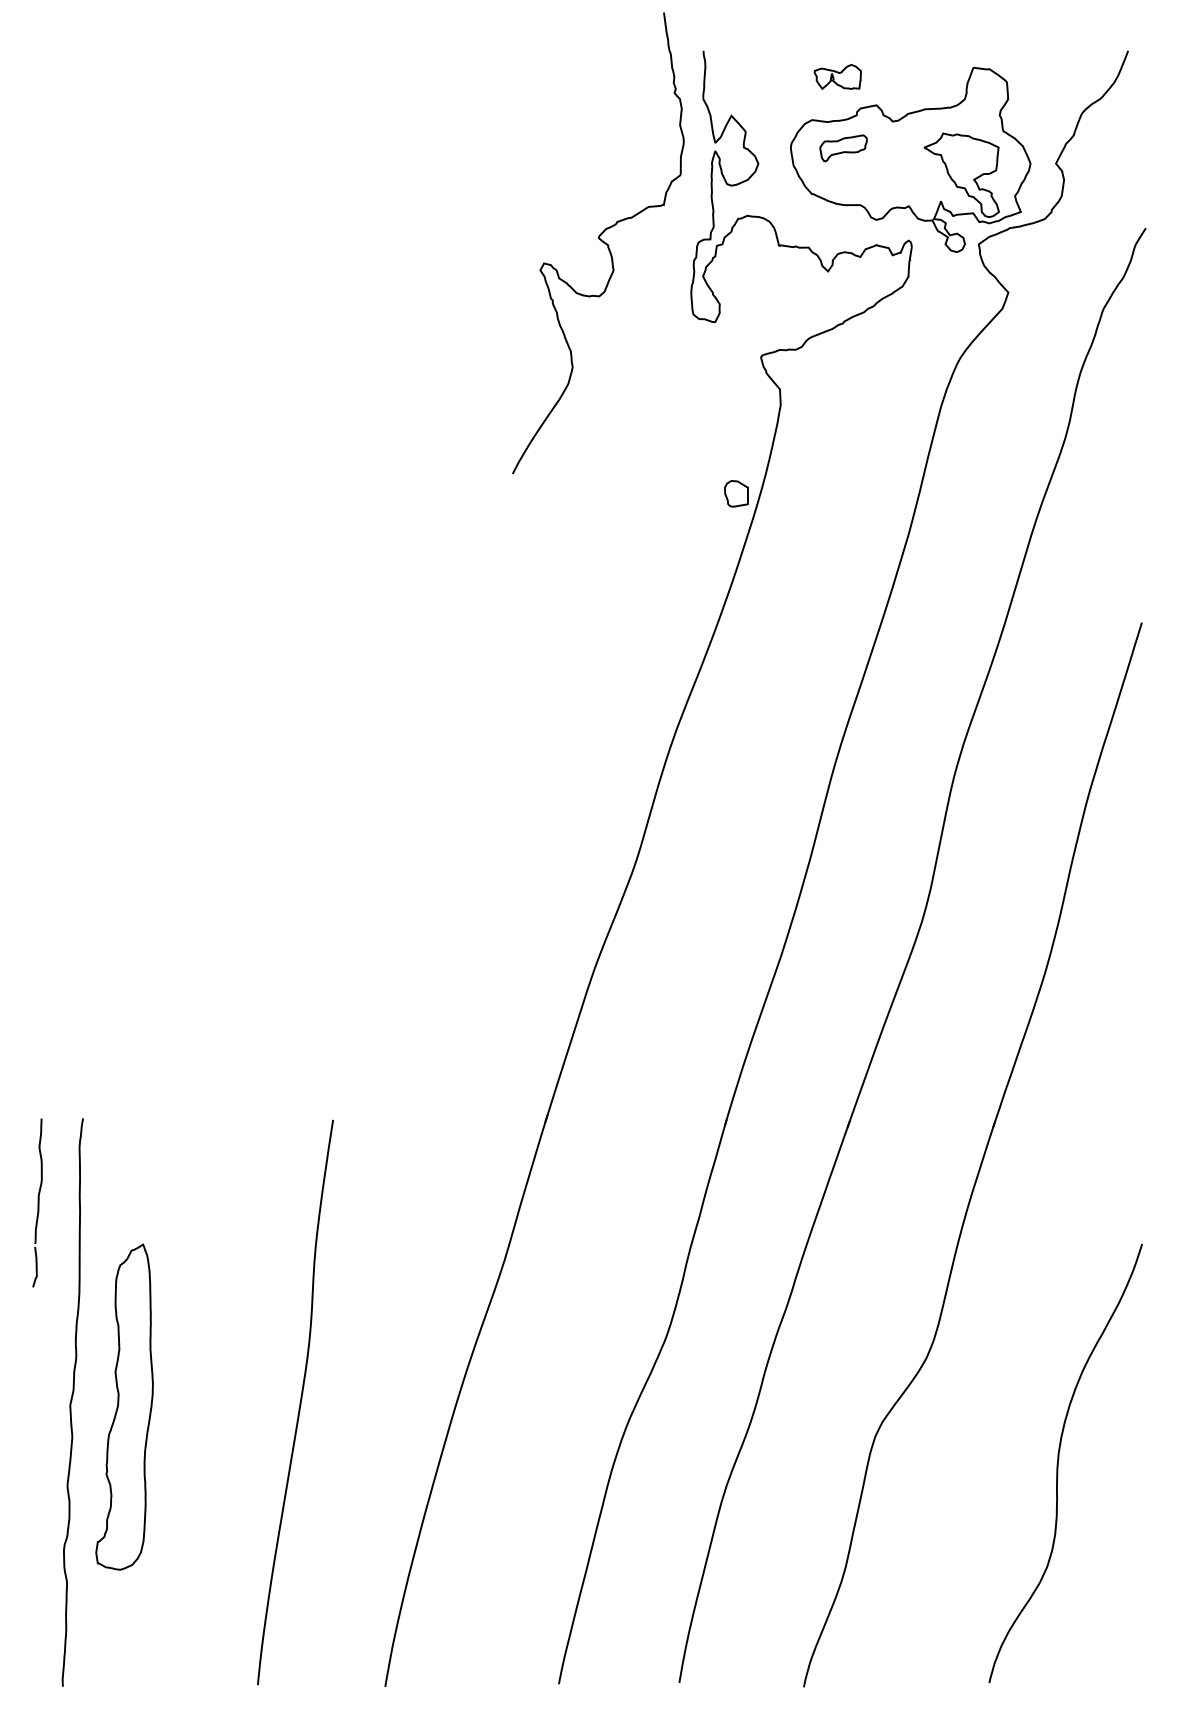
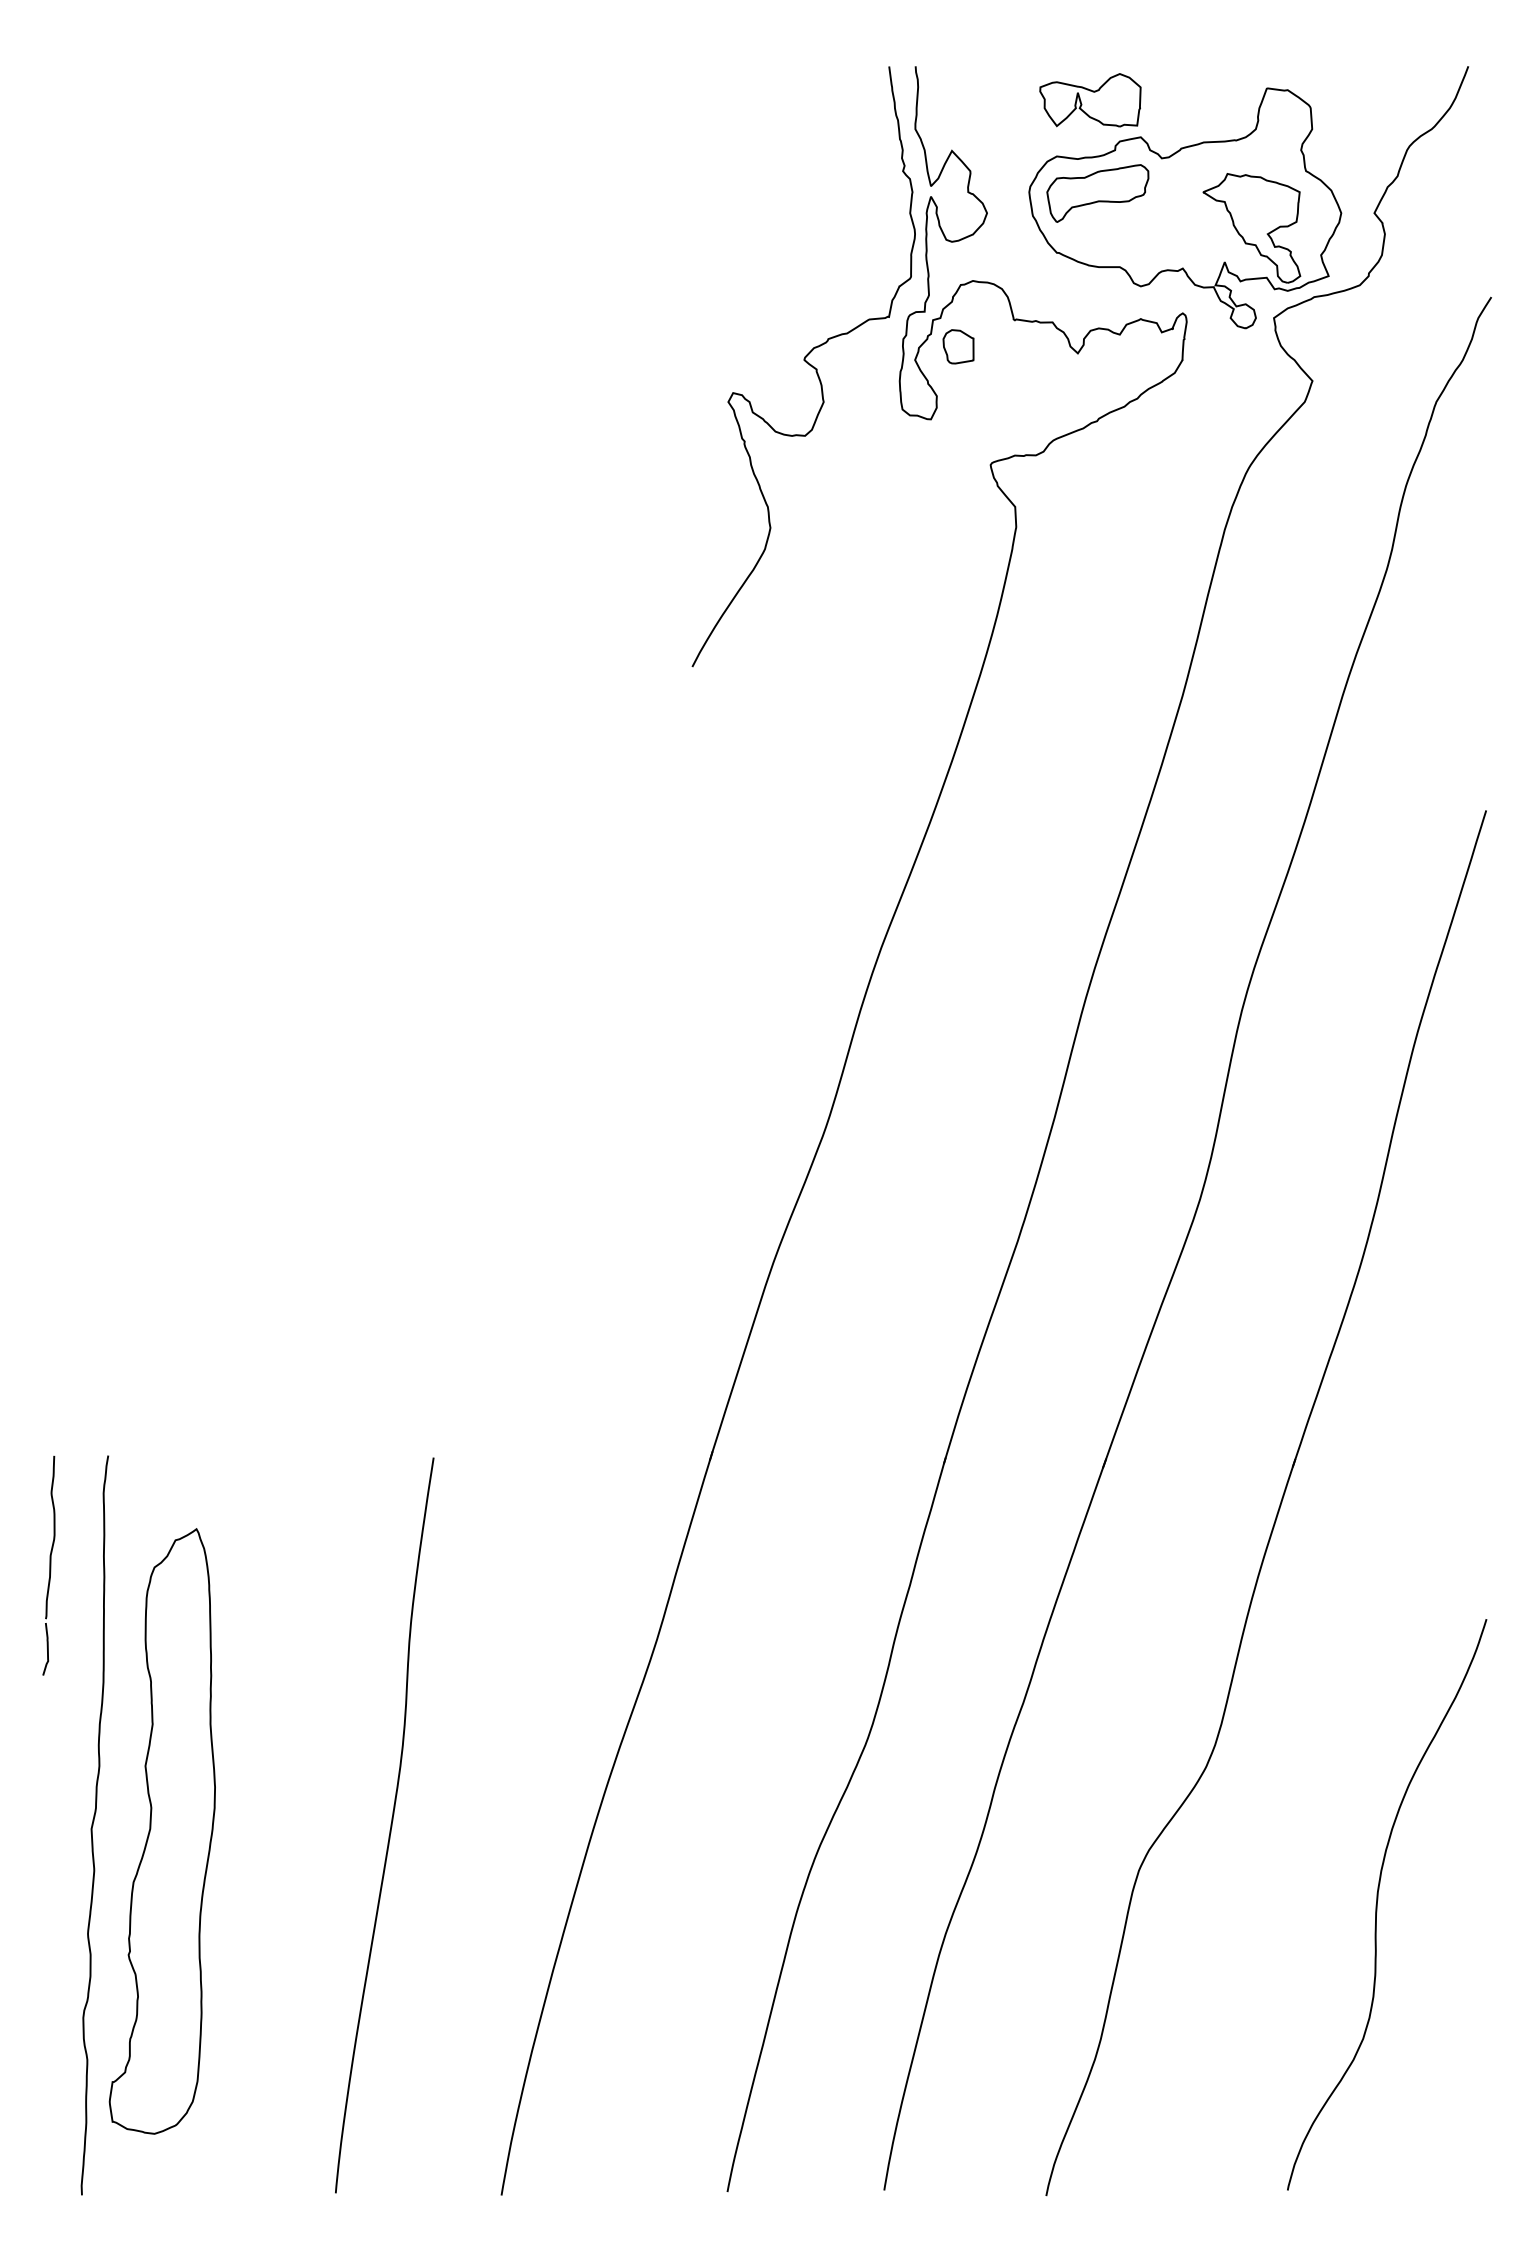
part: (837, 77) -> (1090, 100), size x1.67
part: (843, 148) -> (1097, 193), size x1.67
curve: (600, 240) -> (806, 363), moved
part: (736, 493) -> (958, 346), moved
part: (124, 1407) -> (161, 1831), size x1.43

